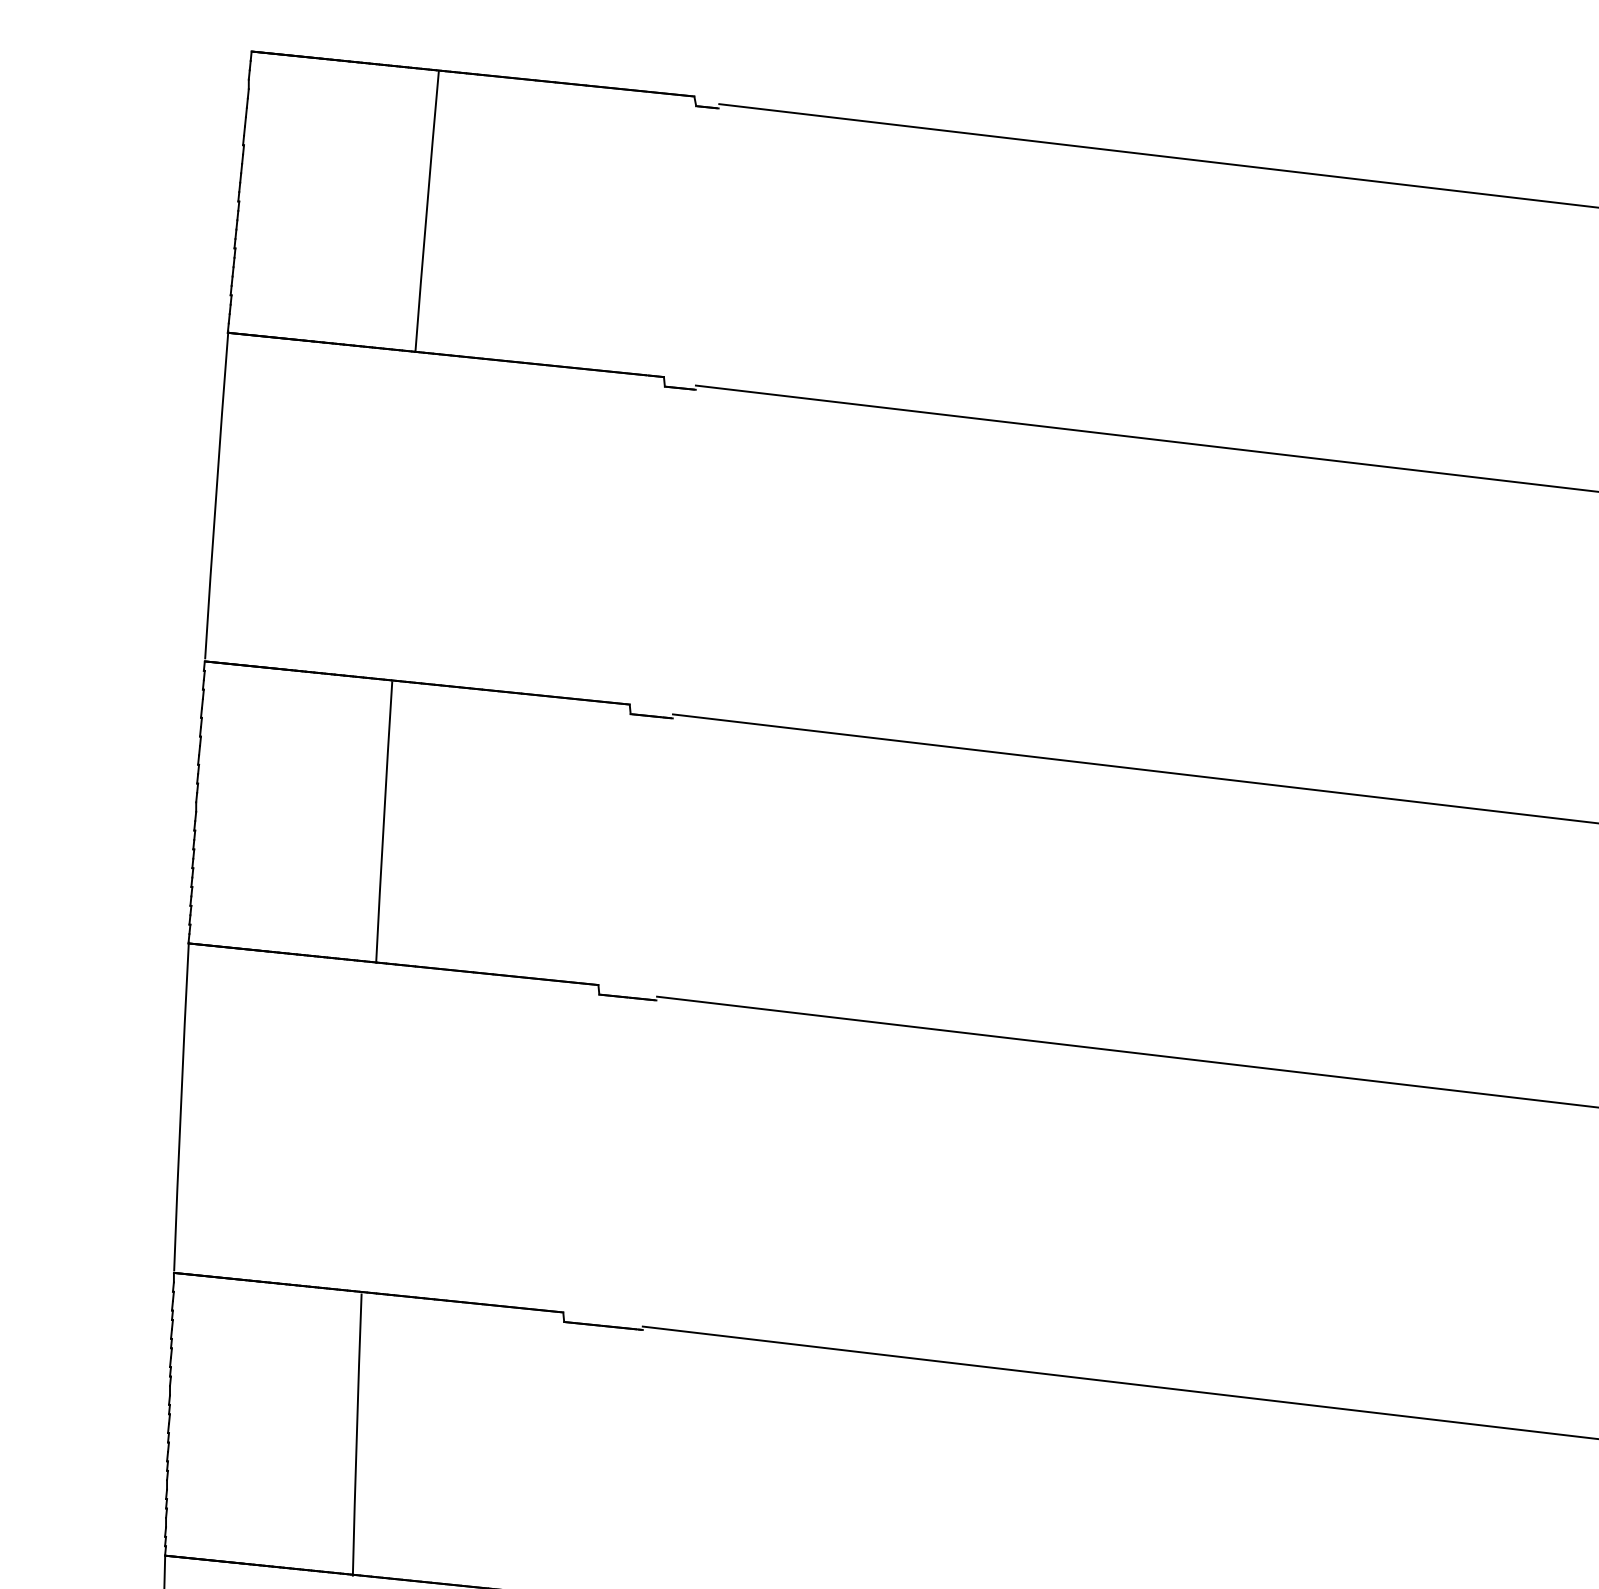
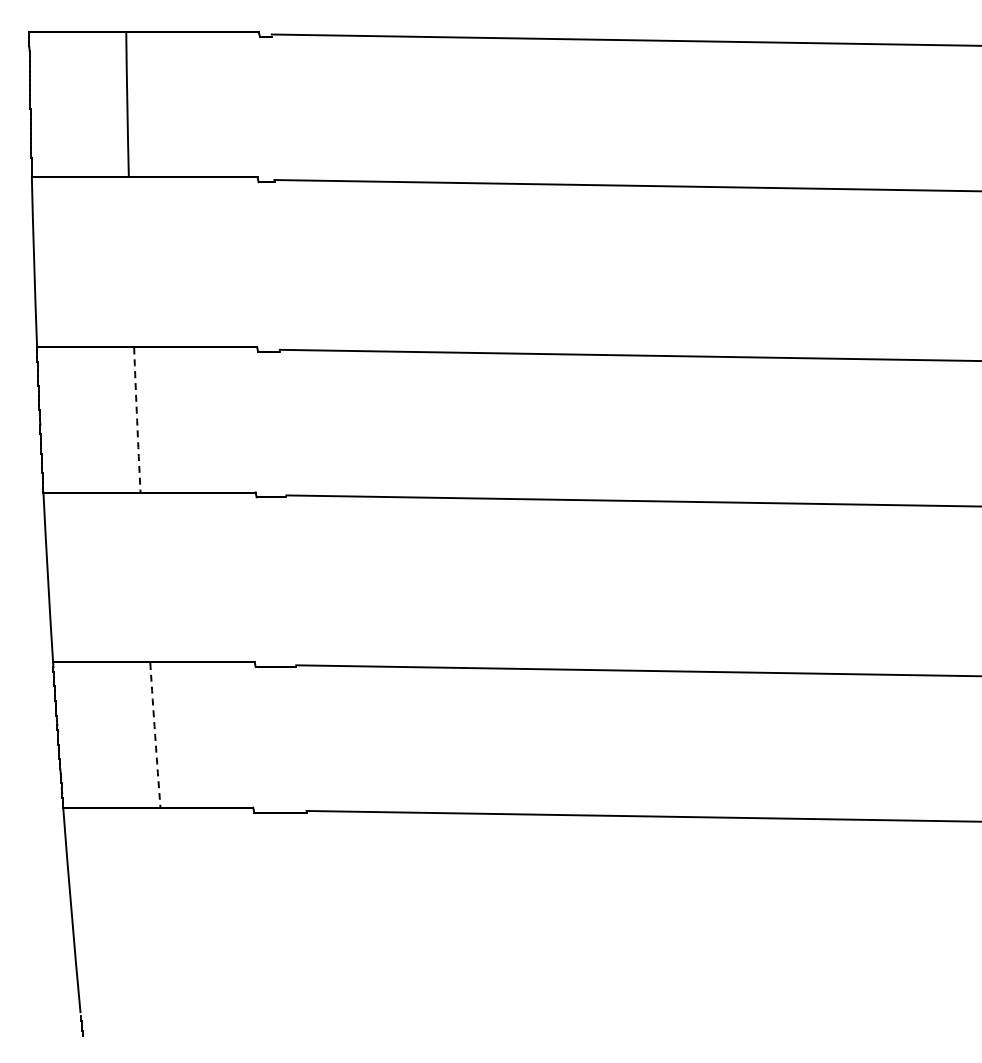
arc: (384, 822) -> (137, 420), solid -> dashed
arc: (357, 1434) -> (155, 735), solid -> dashed

